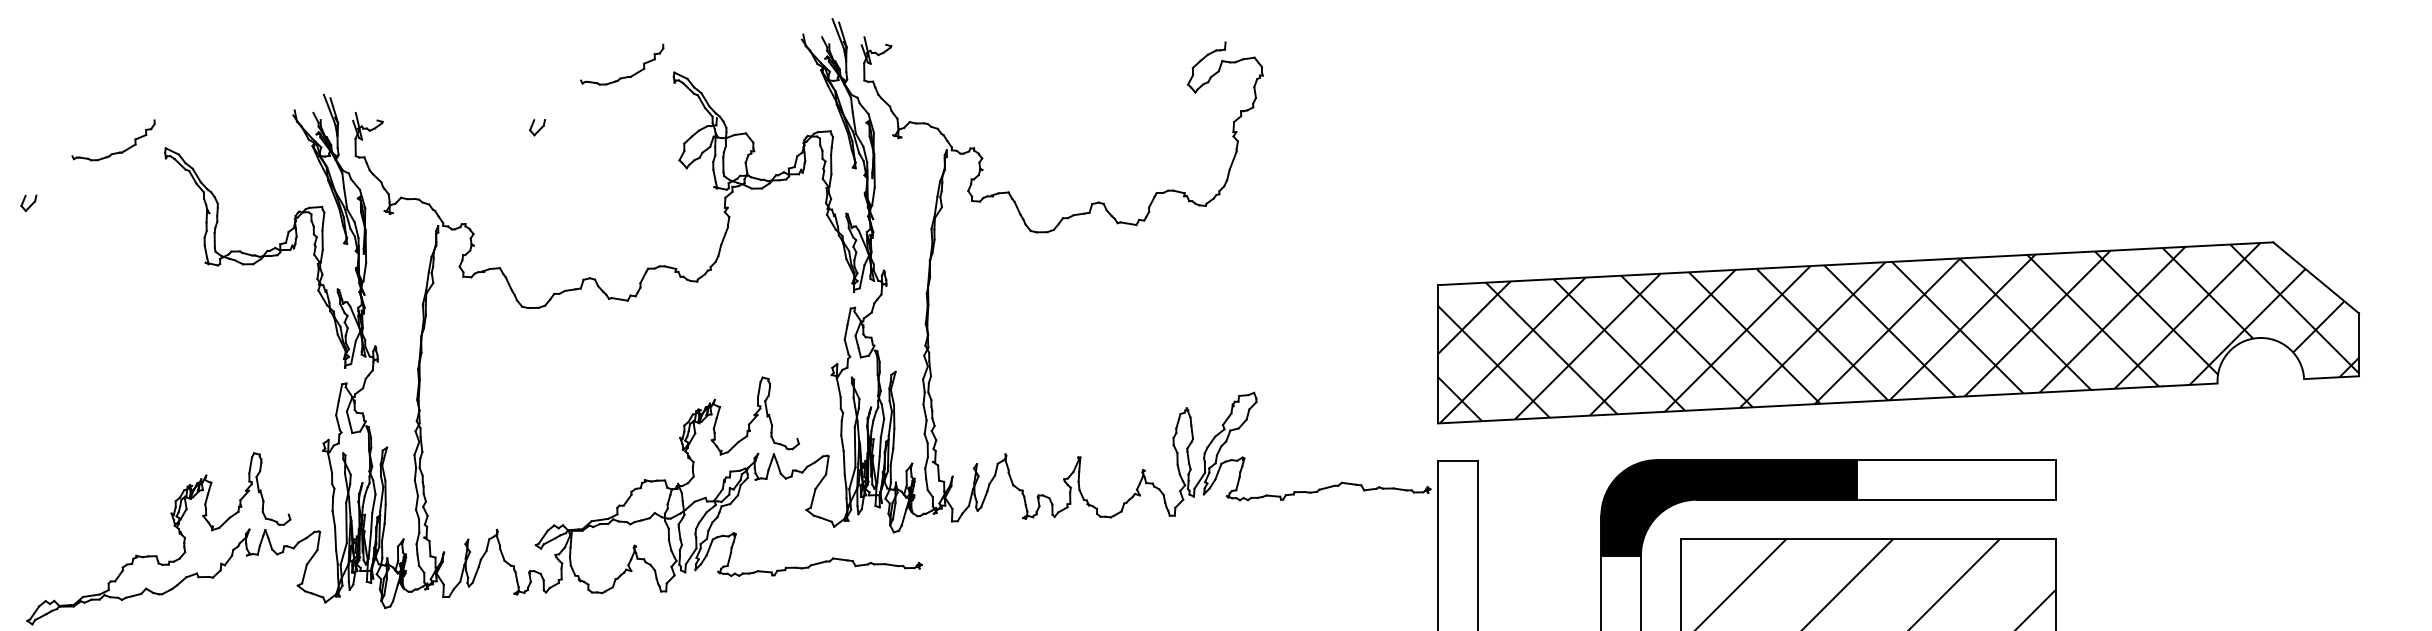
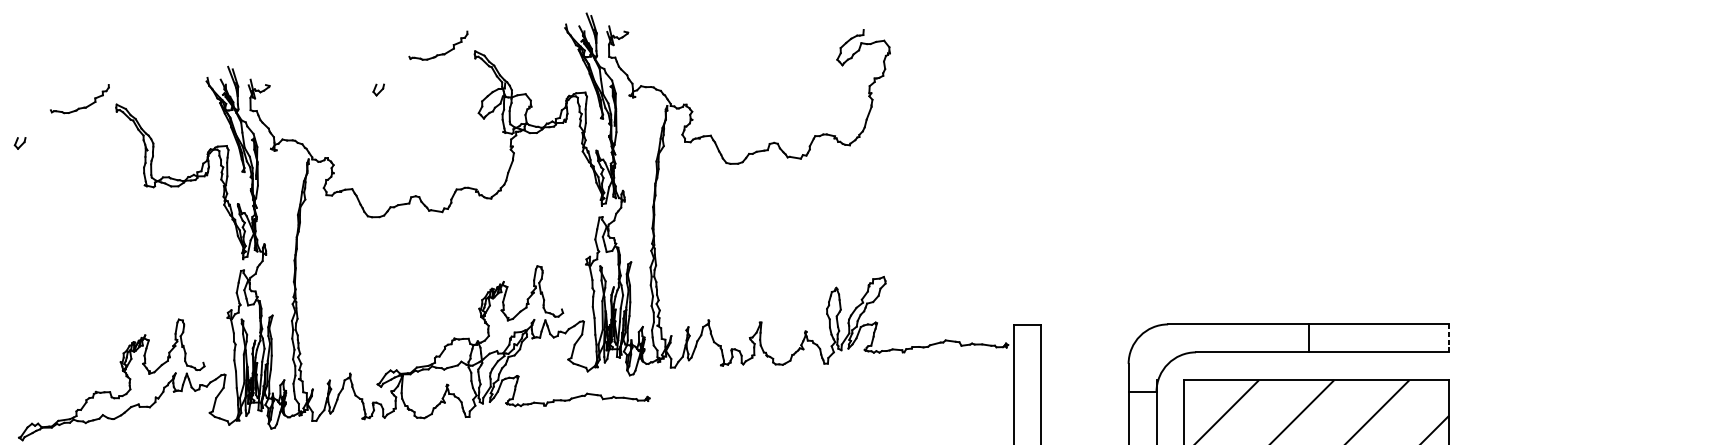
part: (1898, 332) -> (1338, 234), removed
line: (2056, 479) -> (1449, 338), solid -> dashed
fill: (1728, 507) -> (1218, 357), removed

